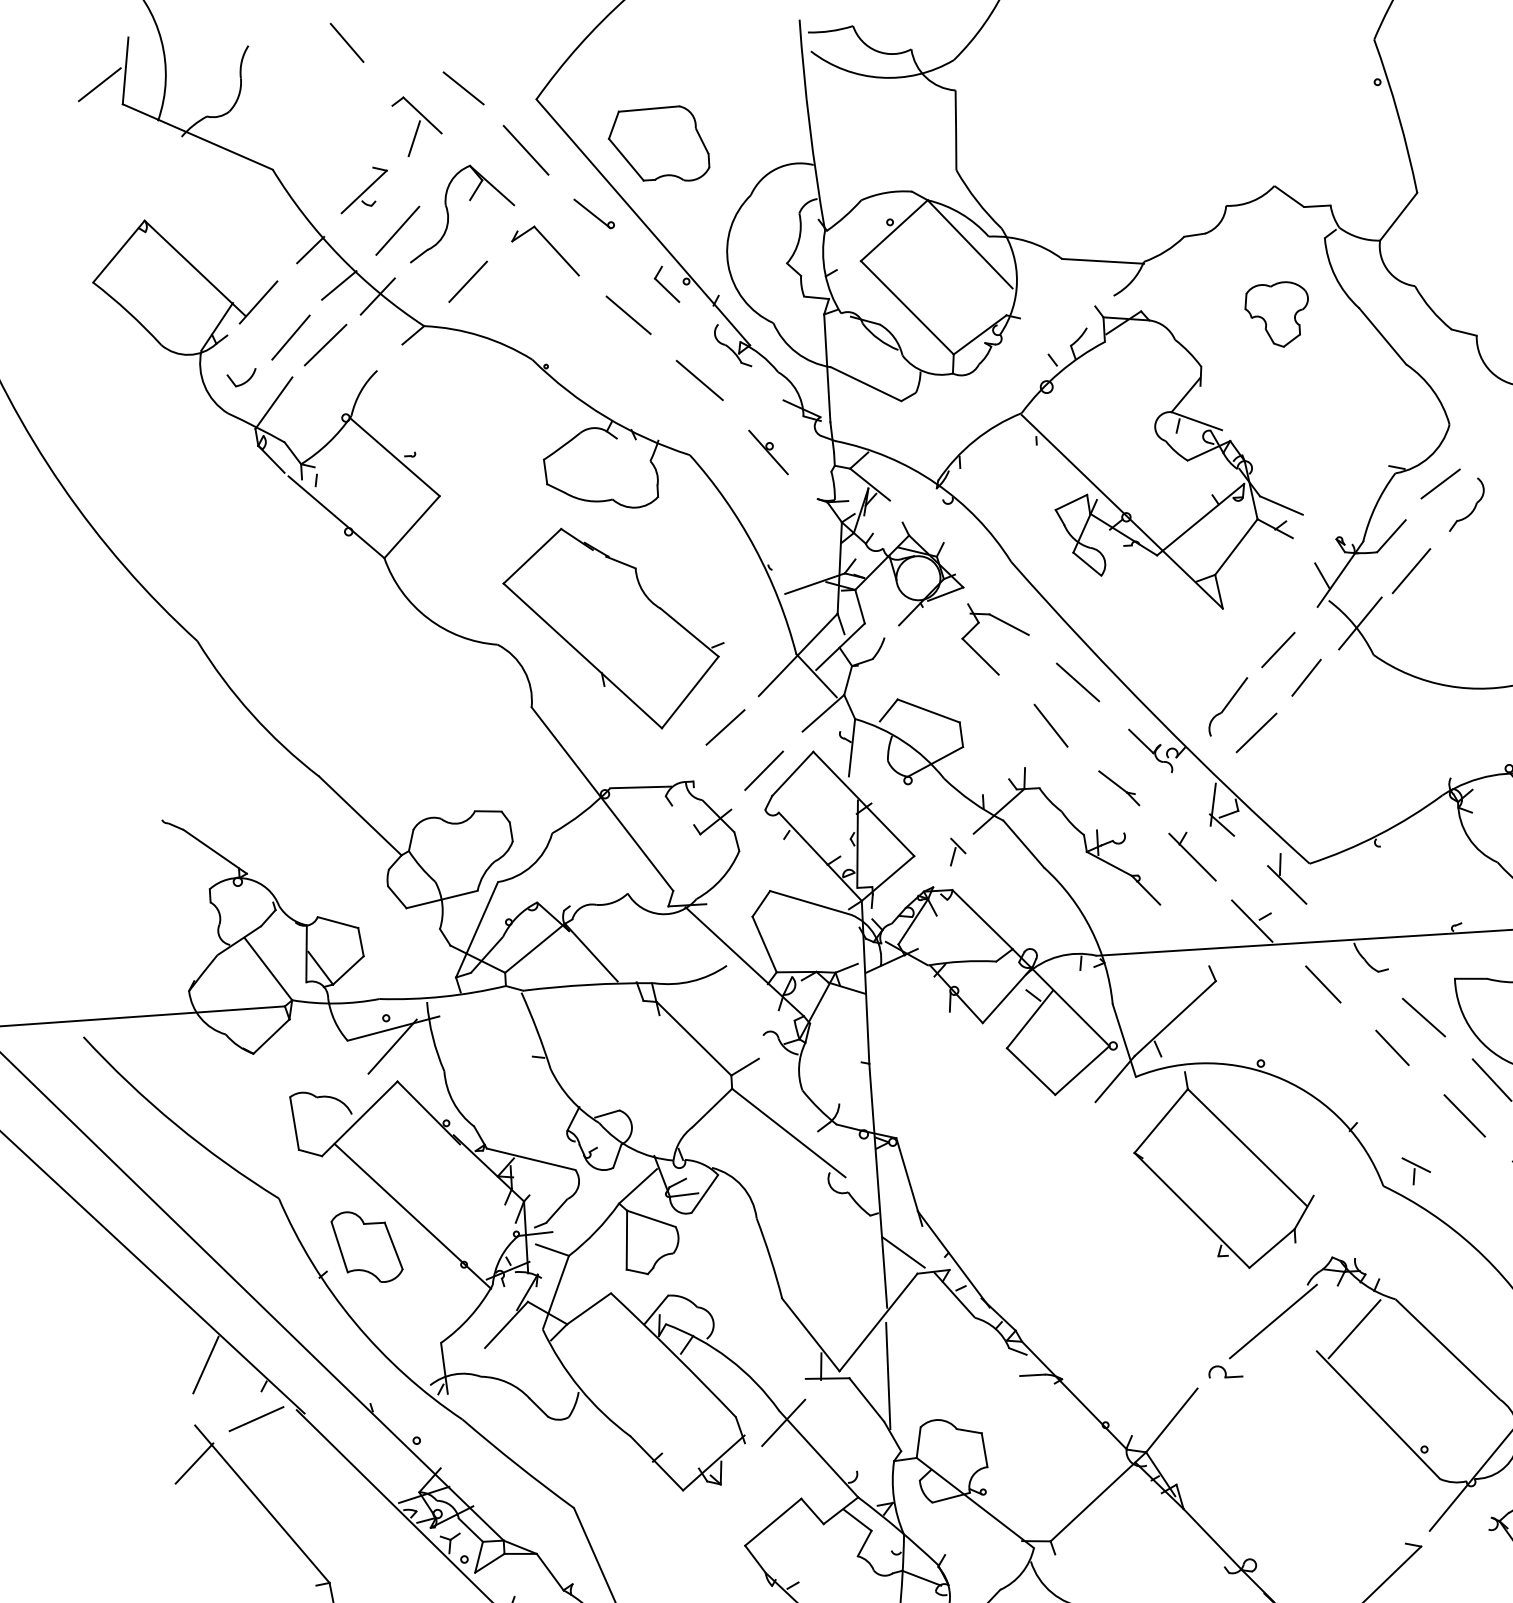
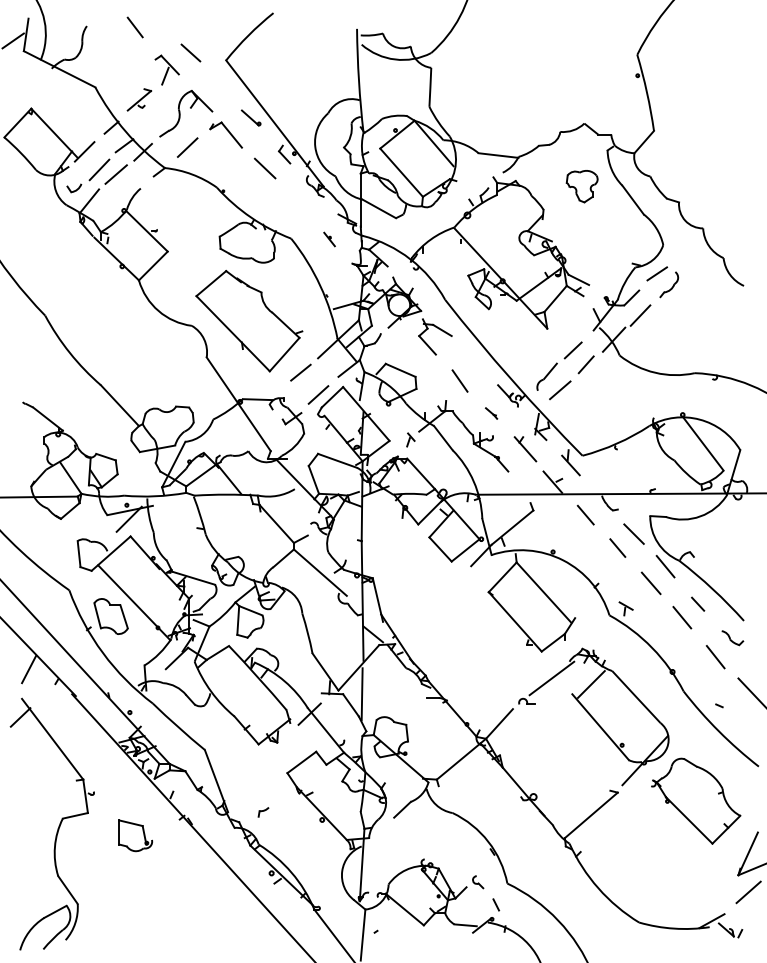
part: (658, 145) -> (284, 86), removed
line: (525, 149) -> (219, 84), removed
line: (397, 230) -> (154, 120), removed
line: (698, 380) -> (297, 202), removed
part: (768, 452) -> (329, 239), size x0.6
line: (1078, 682) -> (474, 360), removed
part: (1119, 788) -> (491, 413), size x0.6
line: (255, 1419) -> (51, 697), removed

